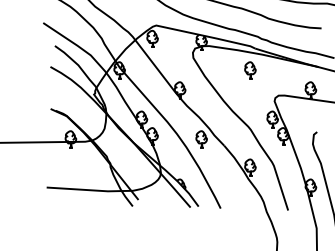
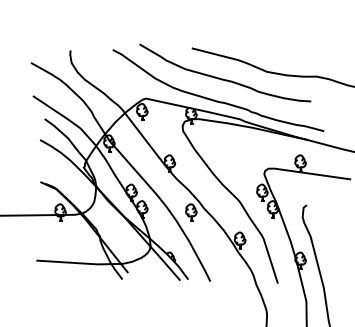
part: (250, 70) -> (240, 143), removed

